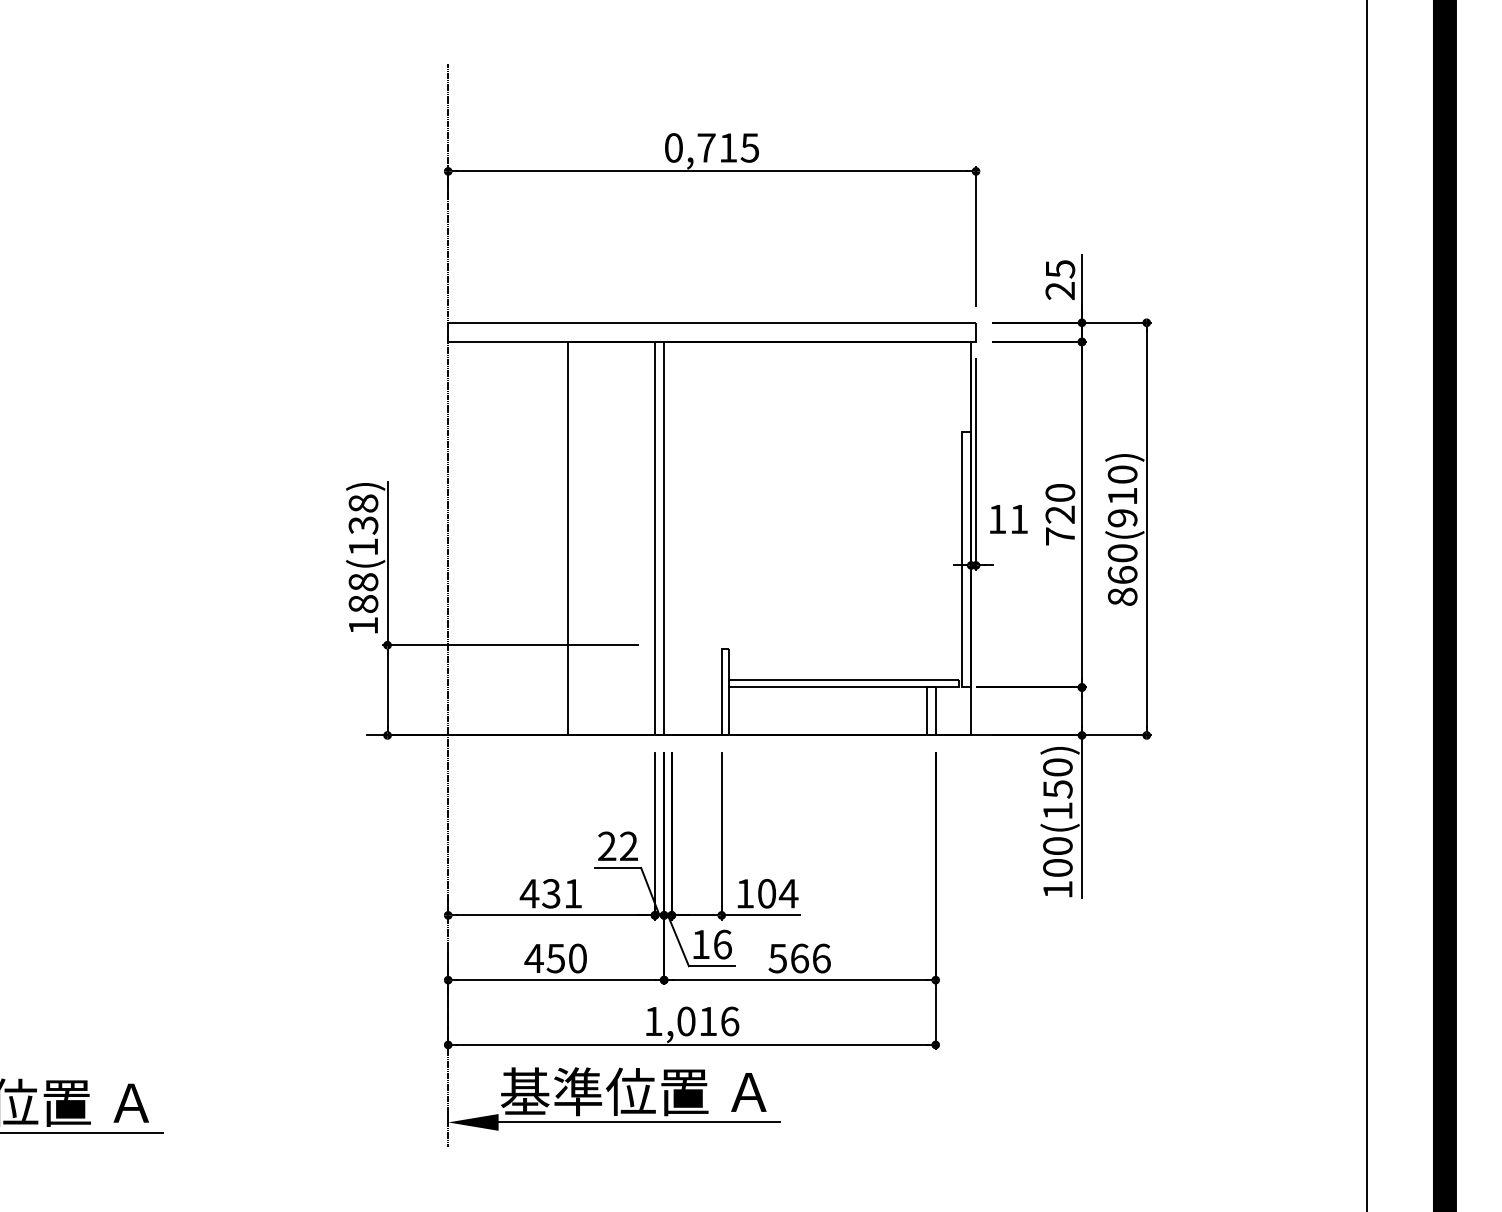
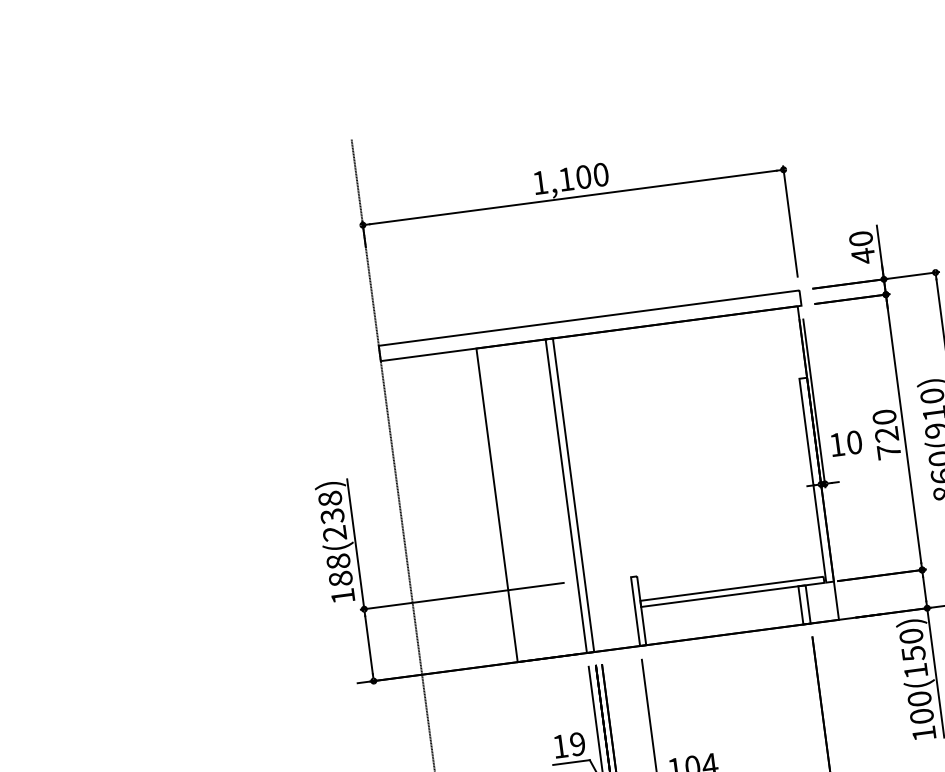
text: (712, 147) -> (571, 178), 0,715 -> 1,100
text: (1060, 280) -> (862, 247), 25 -> 40
text: (1019, 519) -> (854, 442), 11 -> 10
text: (362, 547) -> (334, 533), 188(138) -> 188(238)
text: (617, 846) -> (568, 745), 22 -> 19

